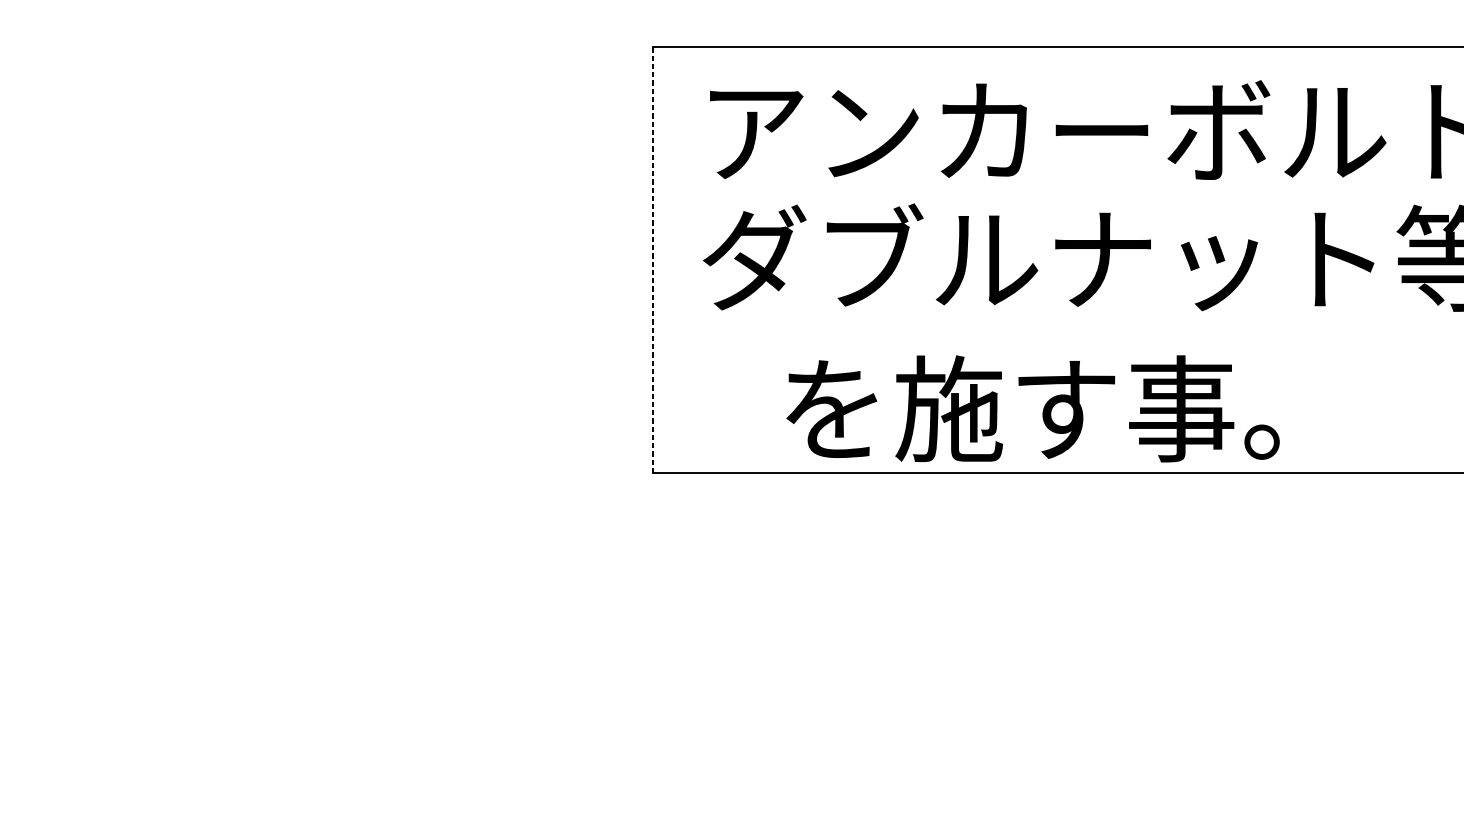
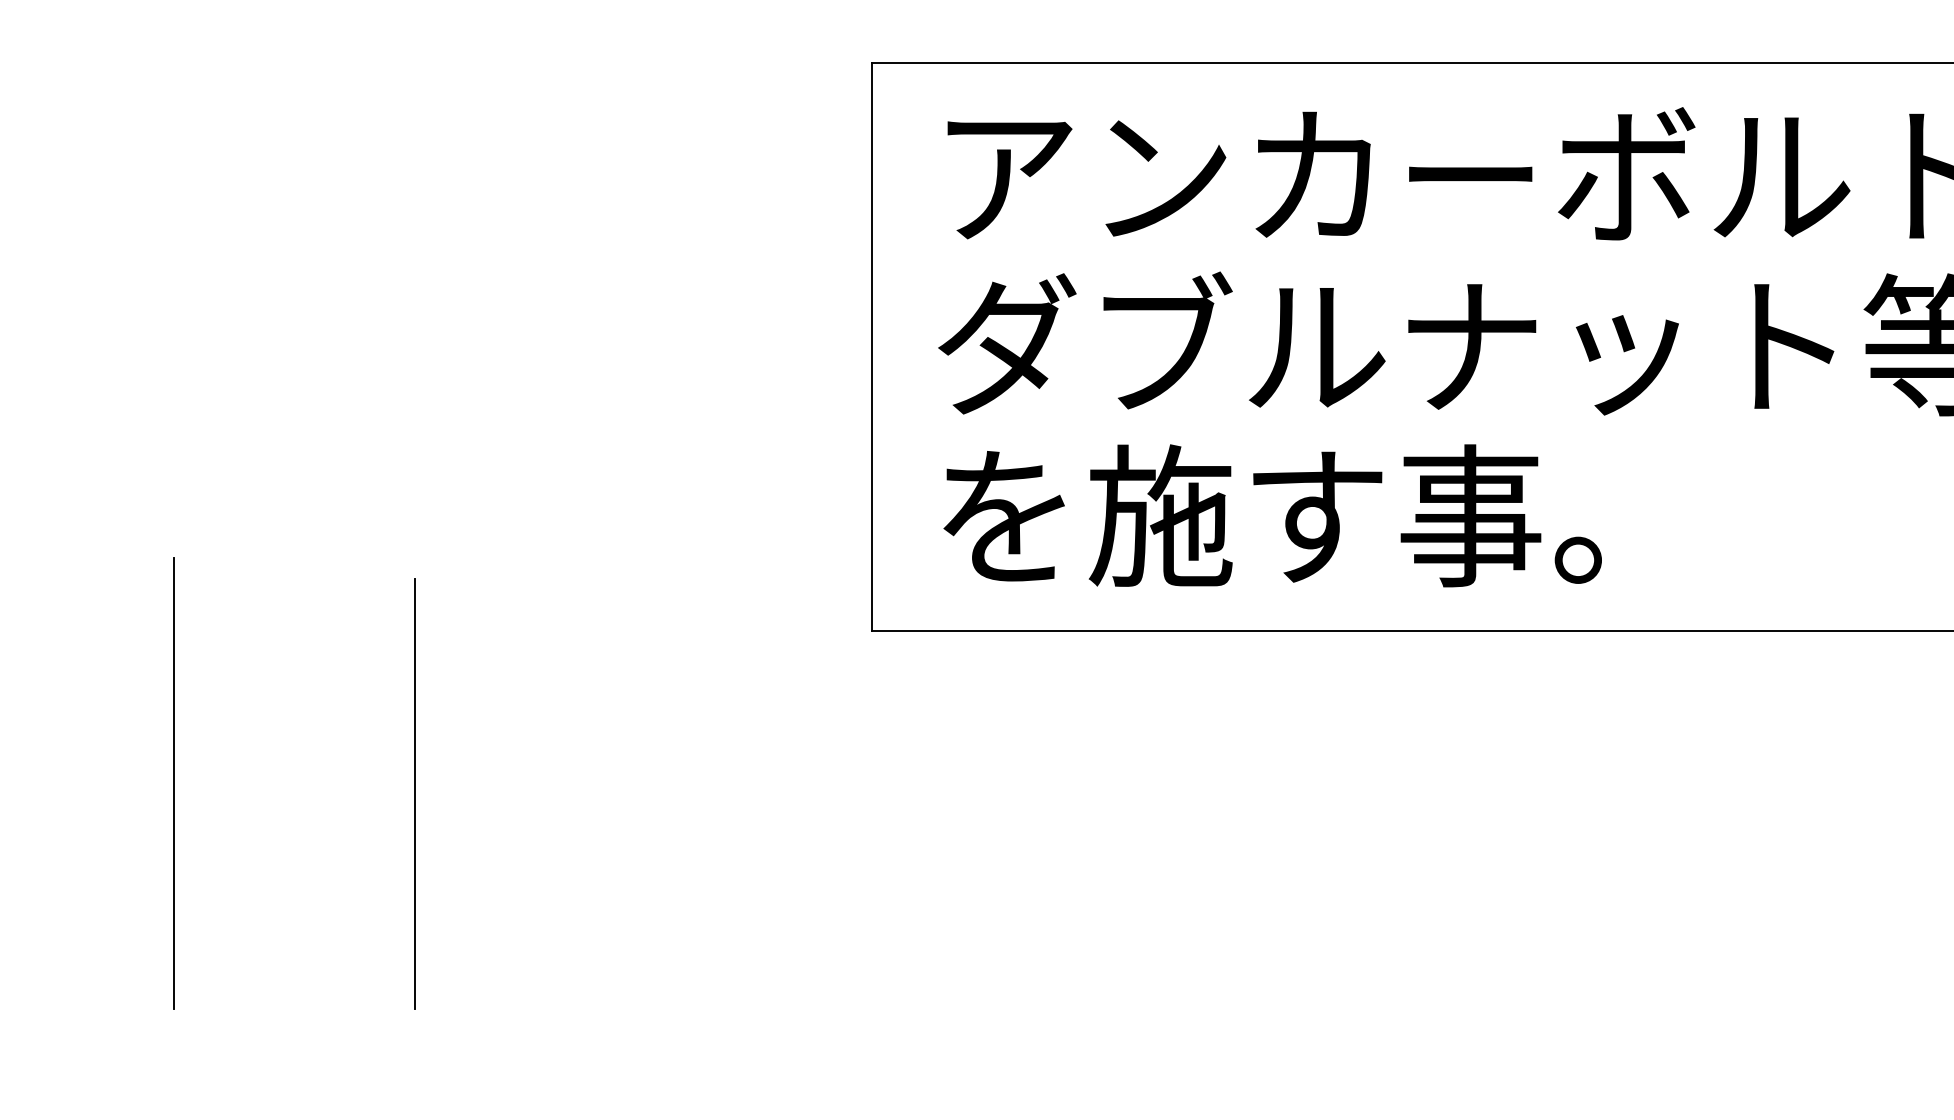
line: (652, 260) -> (871, 347), dashed -> solid
text: (1032, 408) -> (1272, 515), moved
line: (129, 586) -> (173, 782), added
line: (311, 594) -> (415, 793), added

